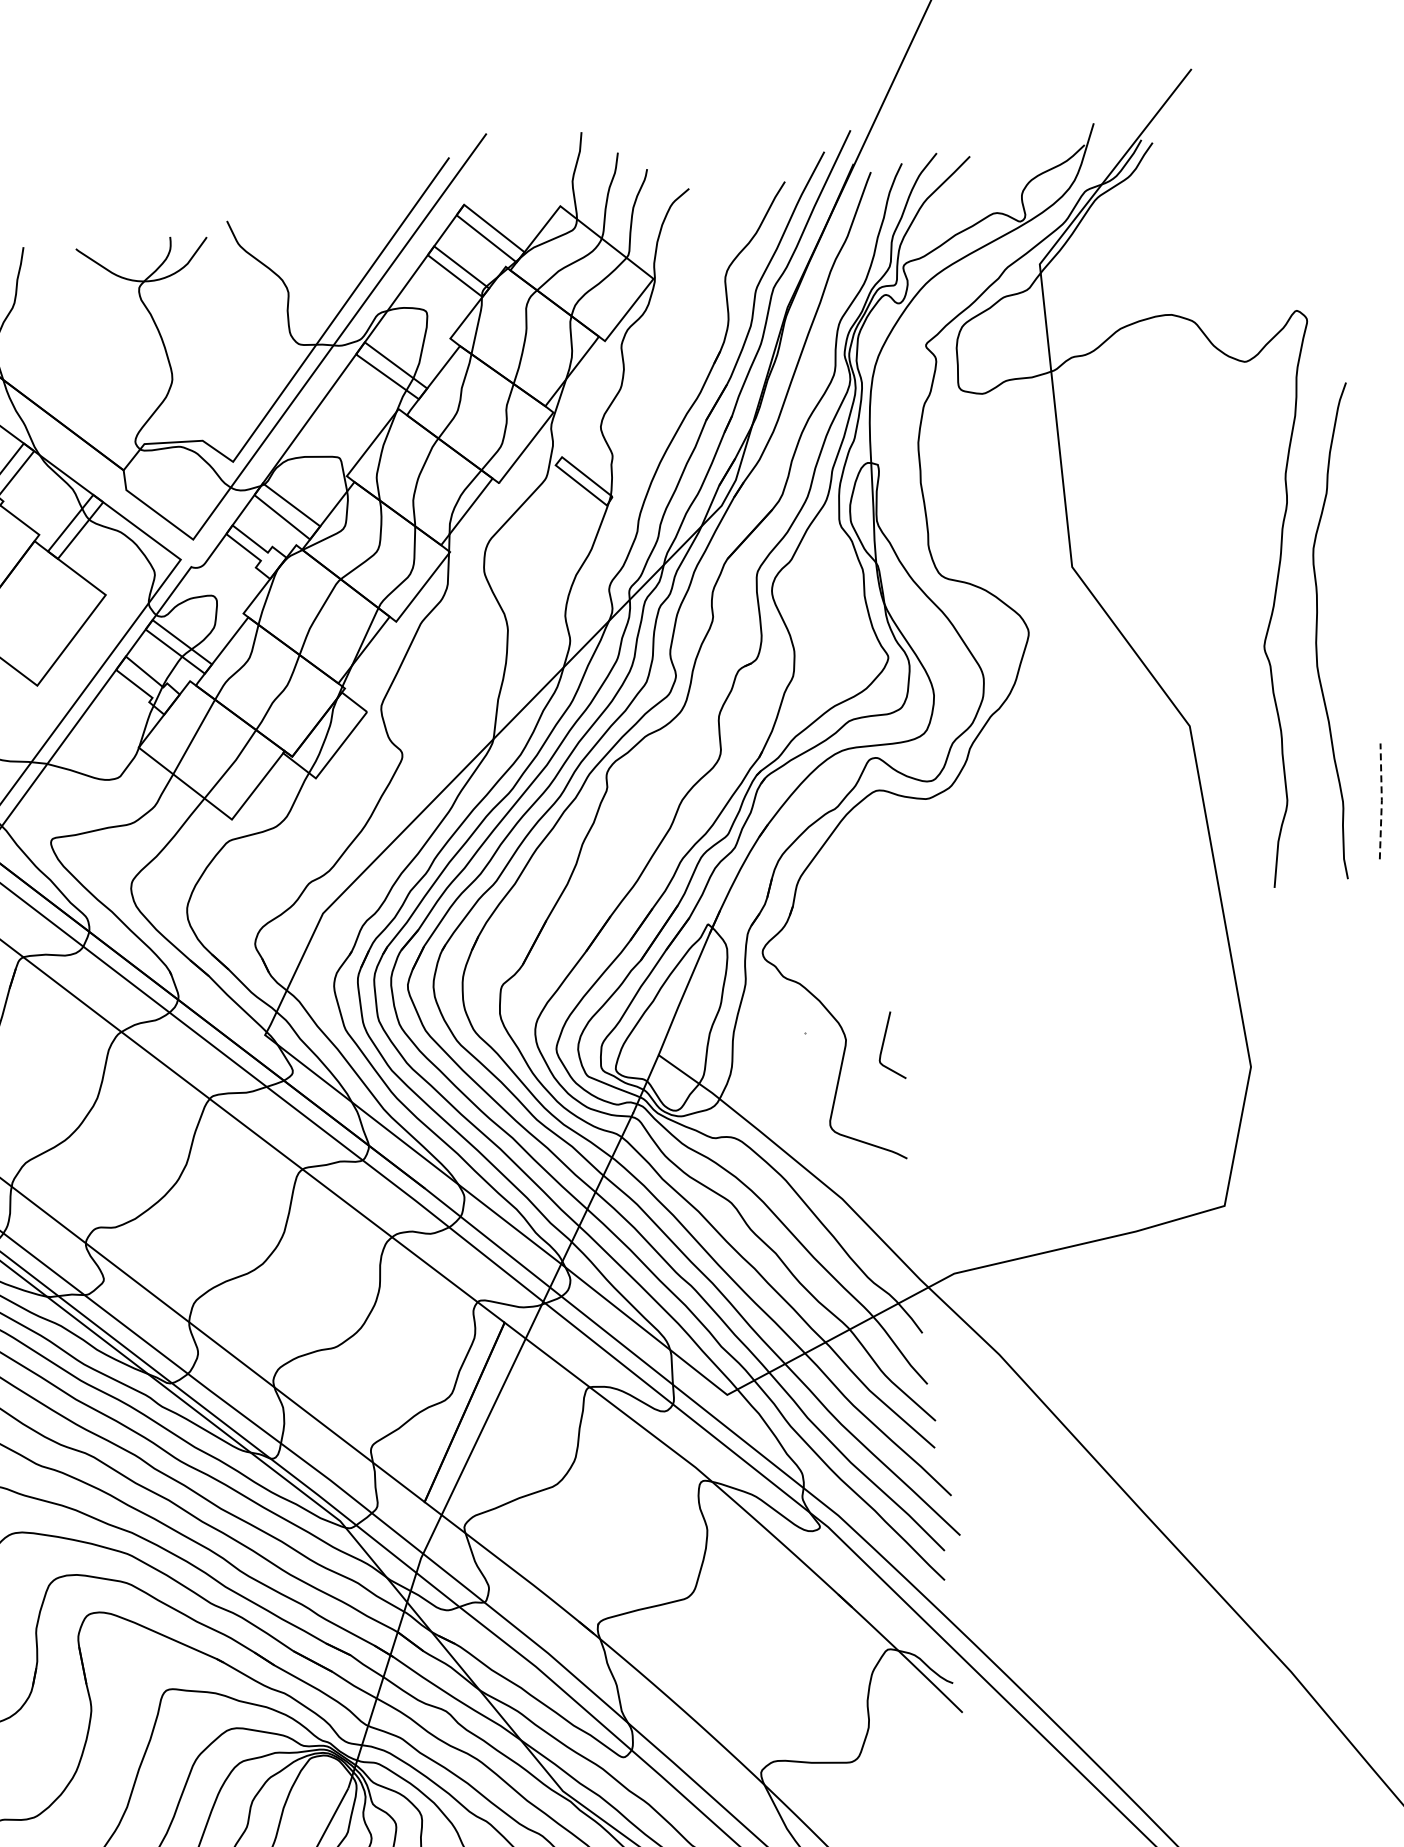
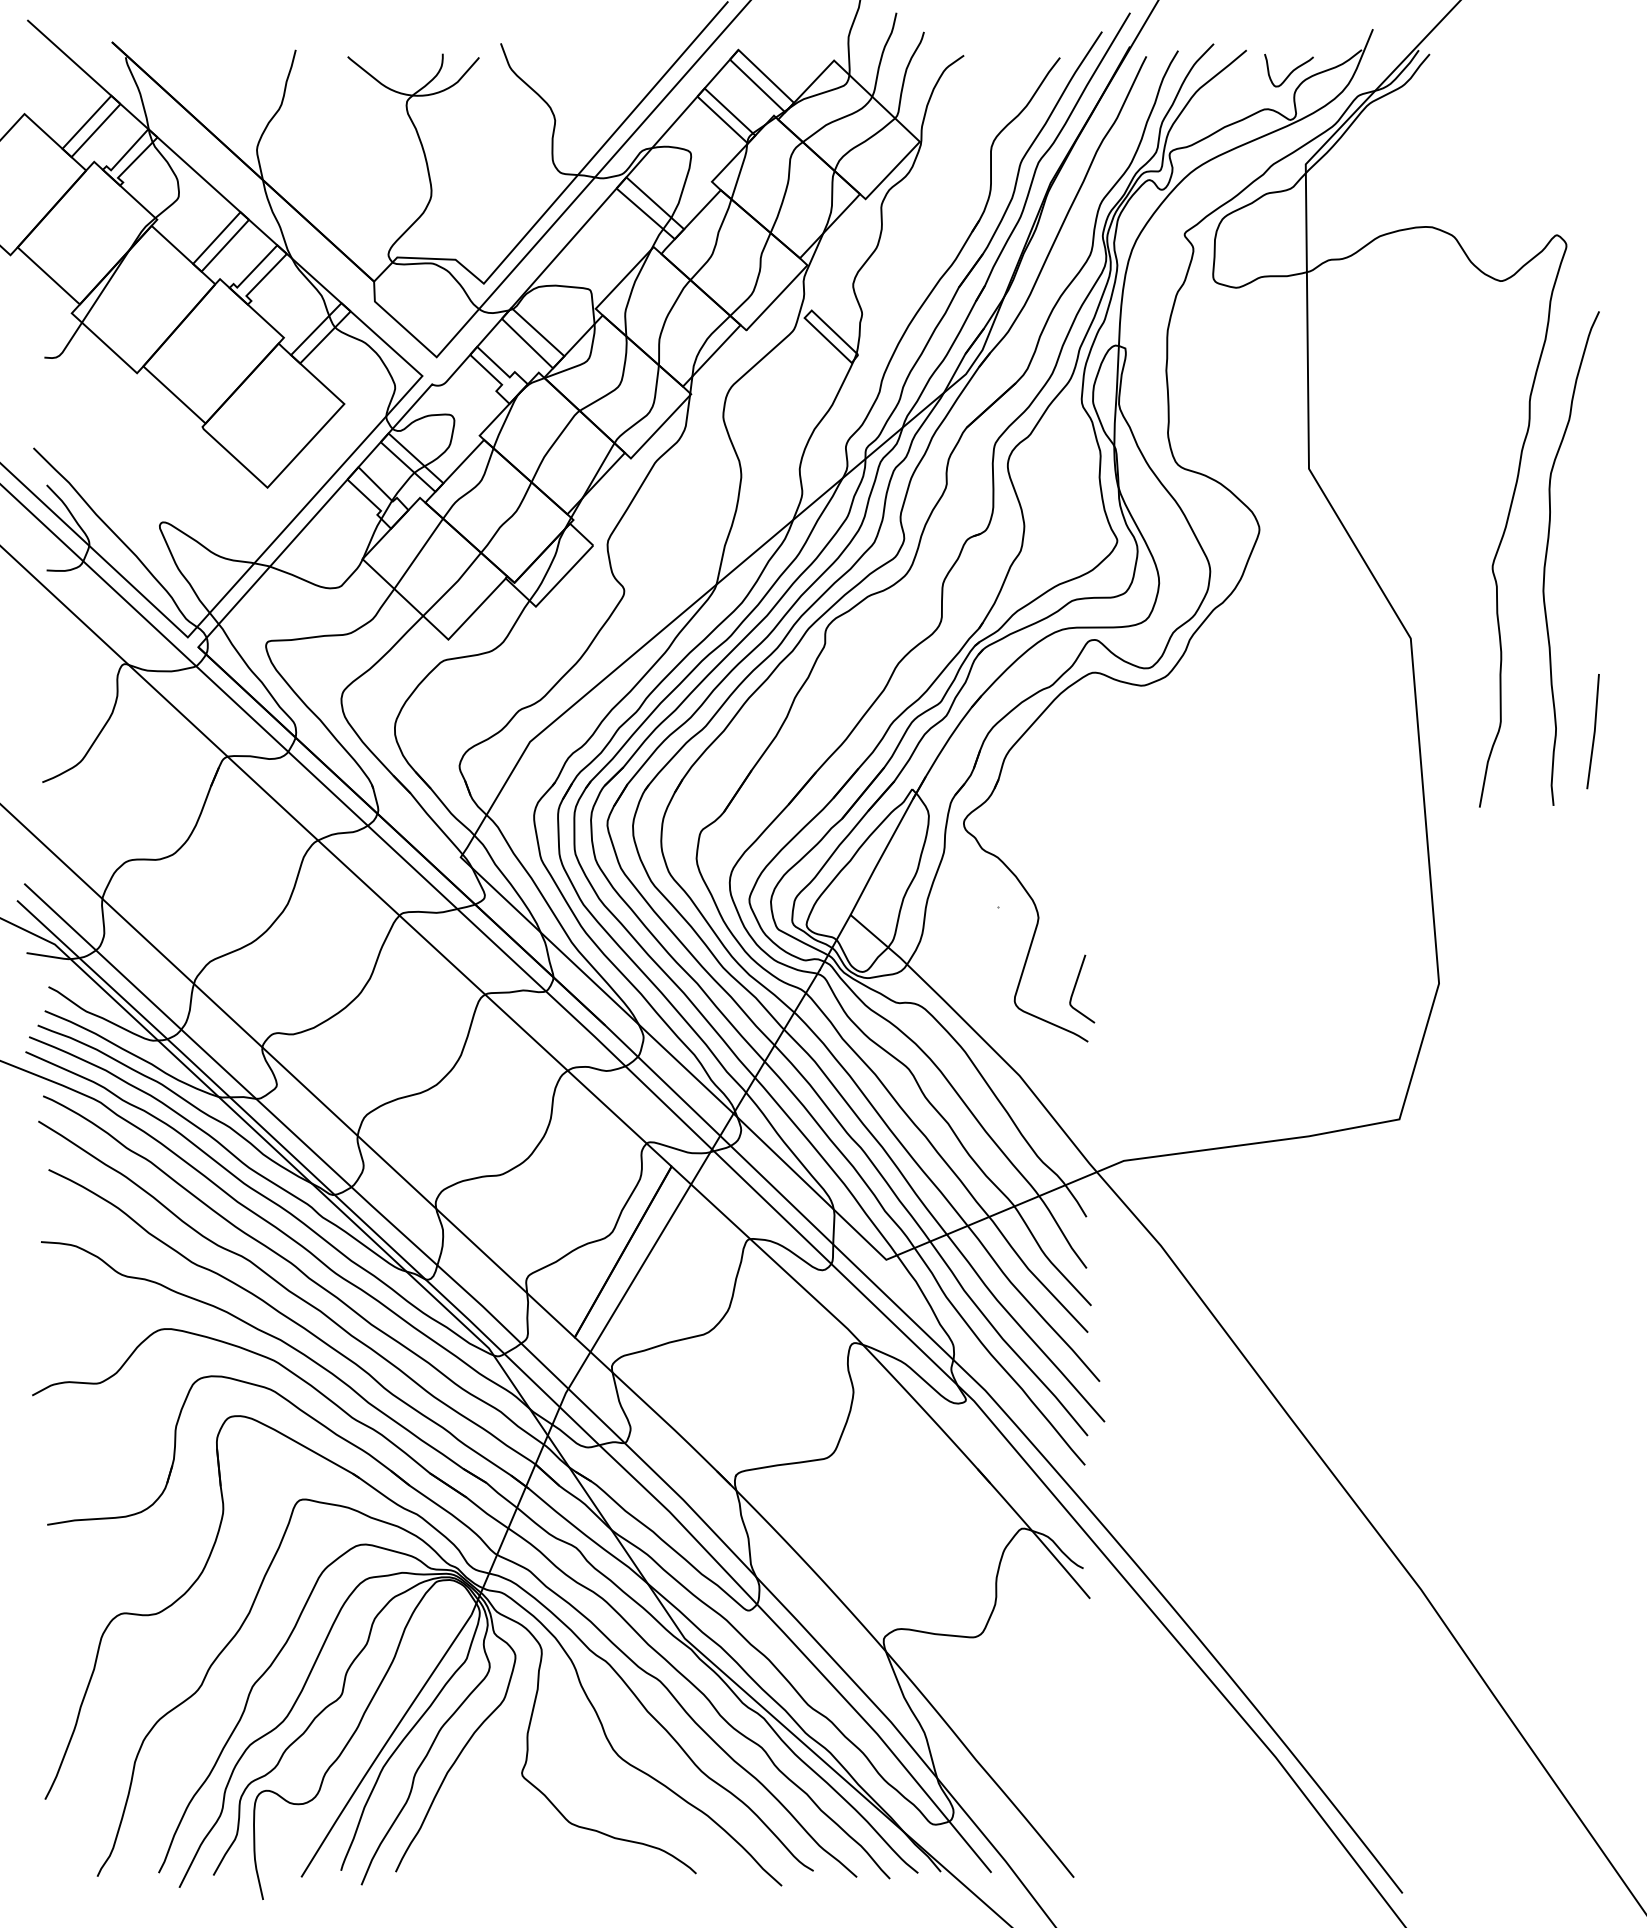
curve: (1015, 174) -> (1290, 72), added
line: (1381, 801) -> (1594, 731), dashed -> solid
curve: (884, 1042) -> (1076, 985), moved

